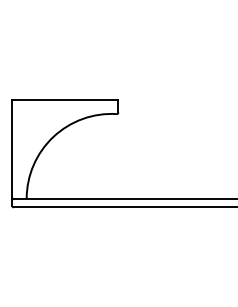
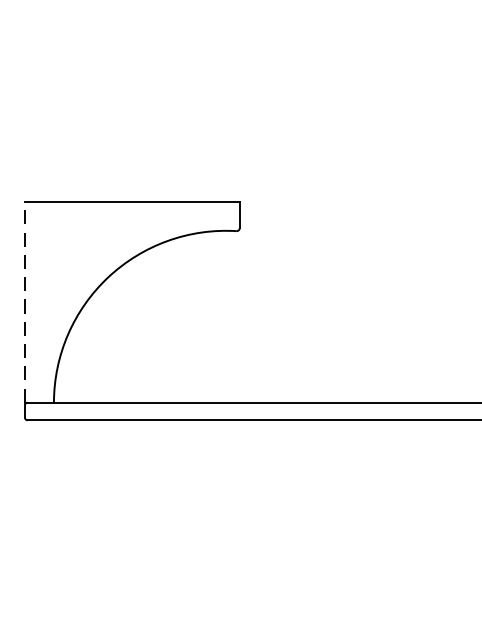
line: (12, 149) -> (25, 302), solid -> dashed

